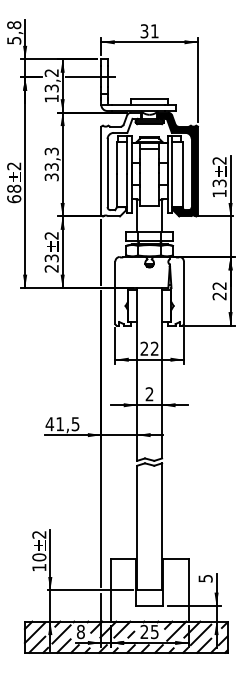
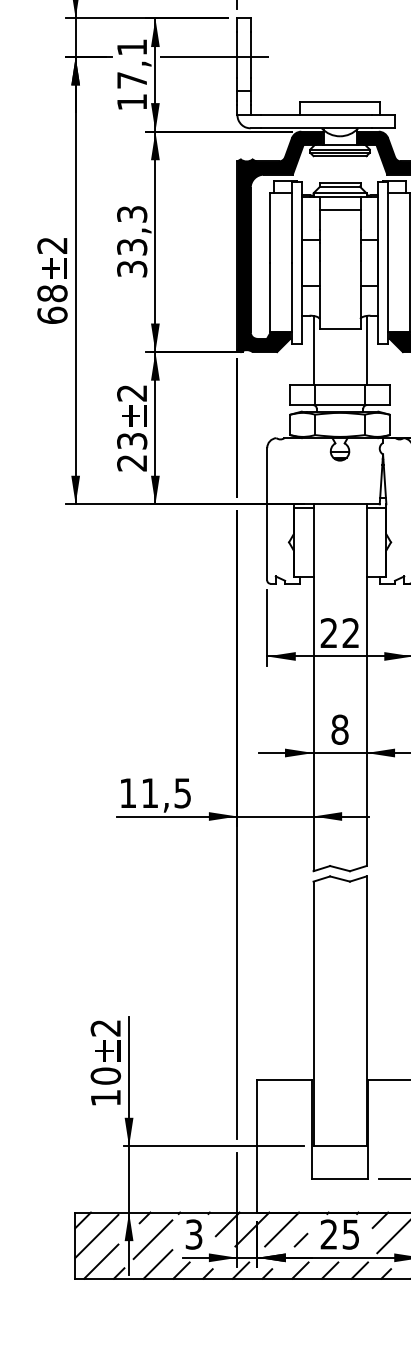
text: (51, 80) -> (131, 63), 13,2 -> 17,1
fill: (121, 164) -> (280, 241), added
text: (149, 394) -> (339, 730), 2 -> 8
text: (49, 424) -> (127, 793), 41,5 -> 11,5
text: (80, 632) -> (193, 1235), 8 -> 3

